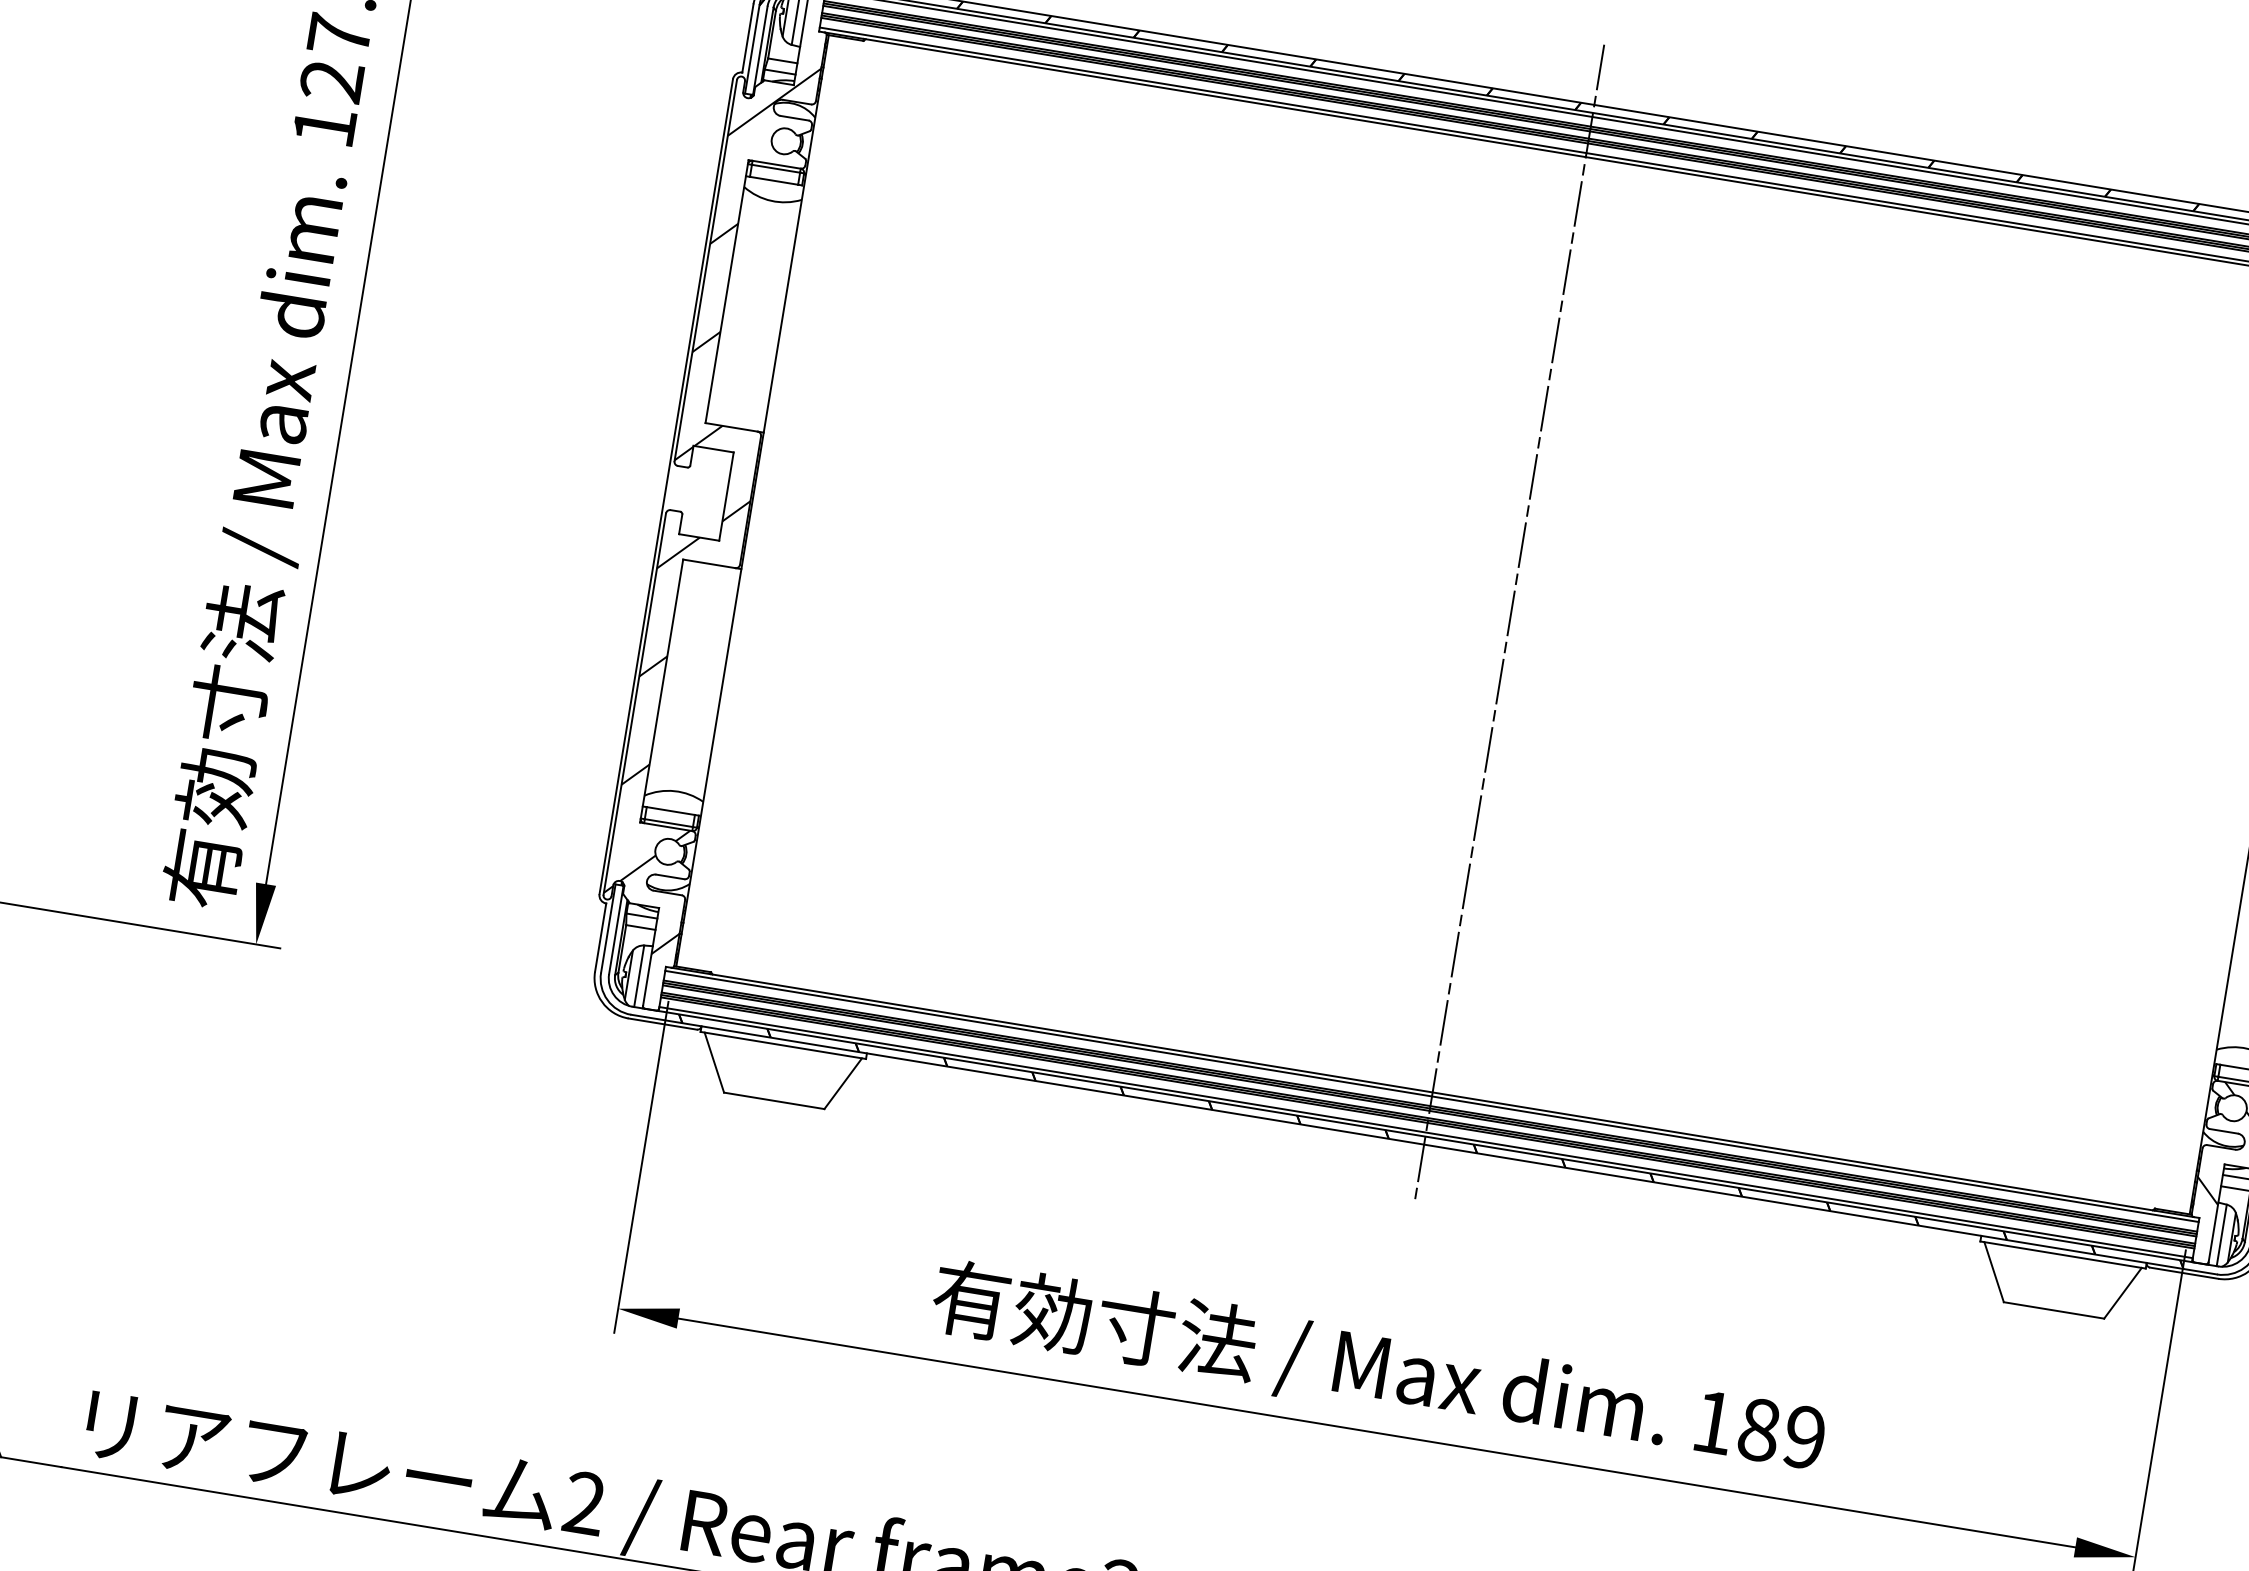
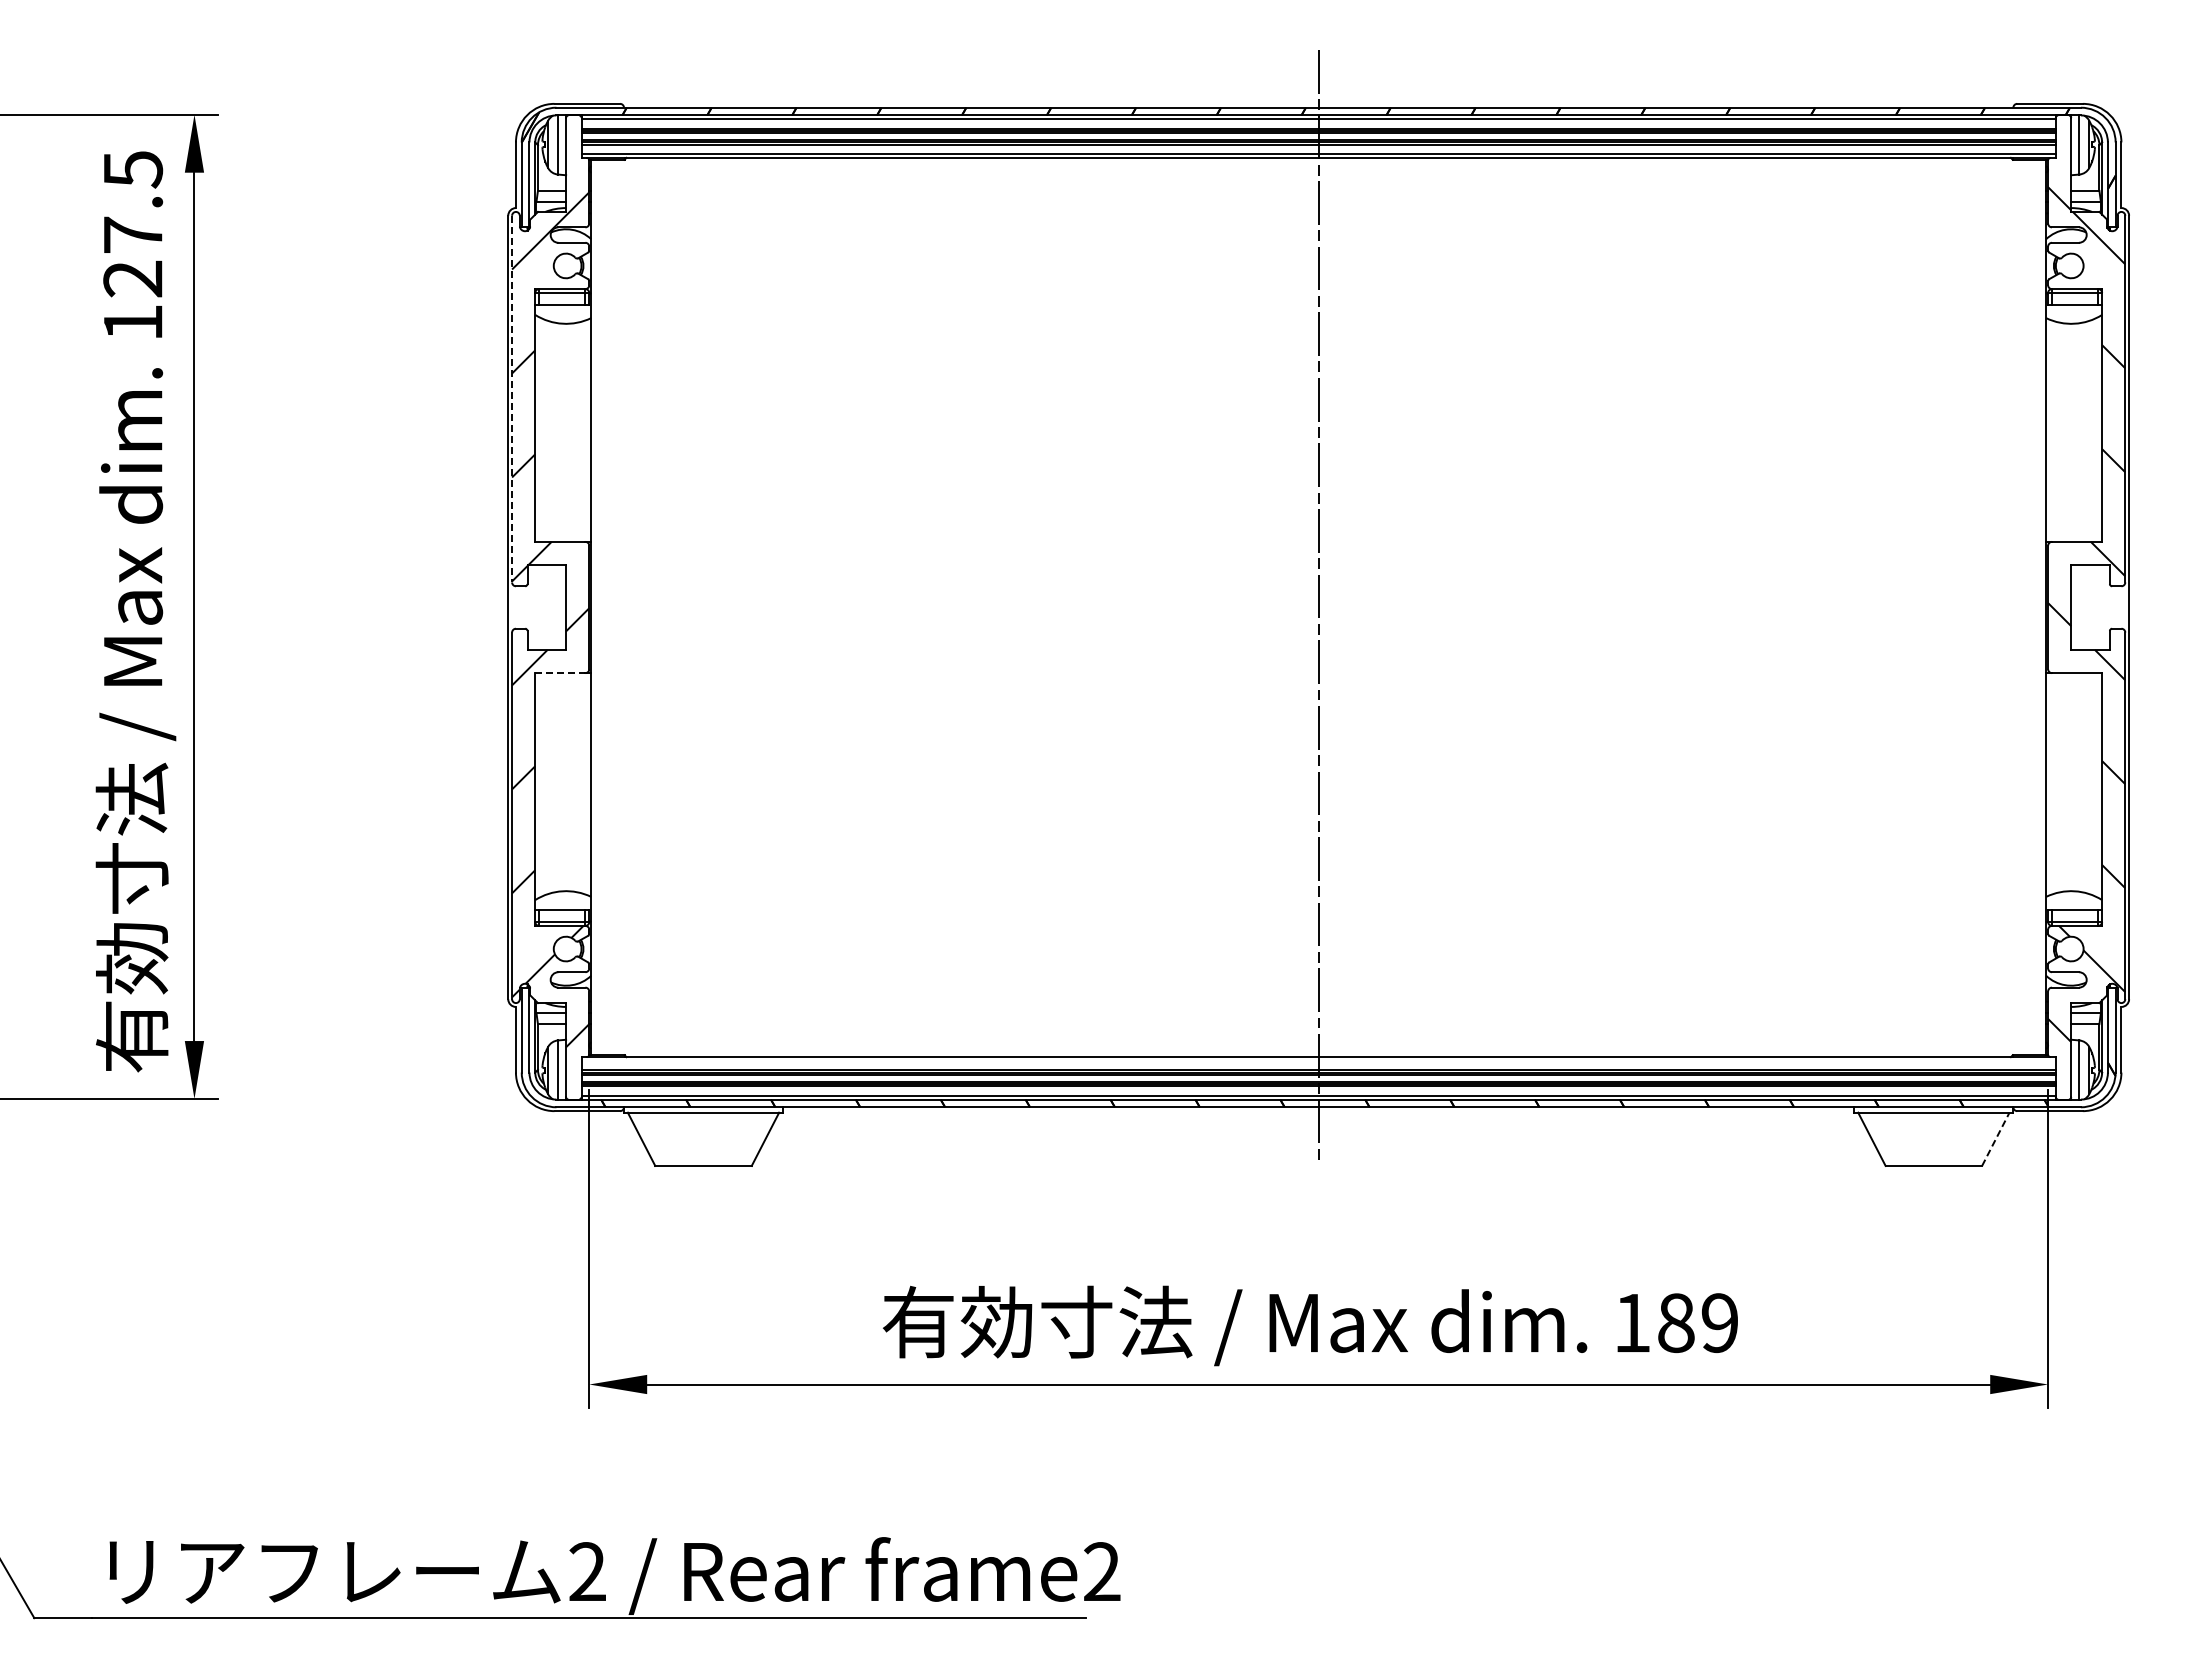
line: (706, 271) -> (512, 399), solid -> dashed
line: (709, 564) -> (560, 673), solid -> dashed
line: (1431, 1095) -> (1318, 1060), removed
line: (2122, 1293) -> (1995, 1139), solid -> dashed

